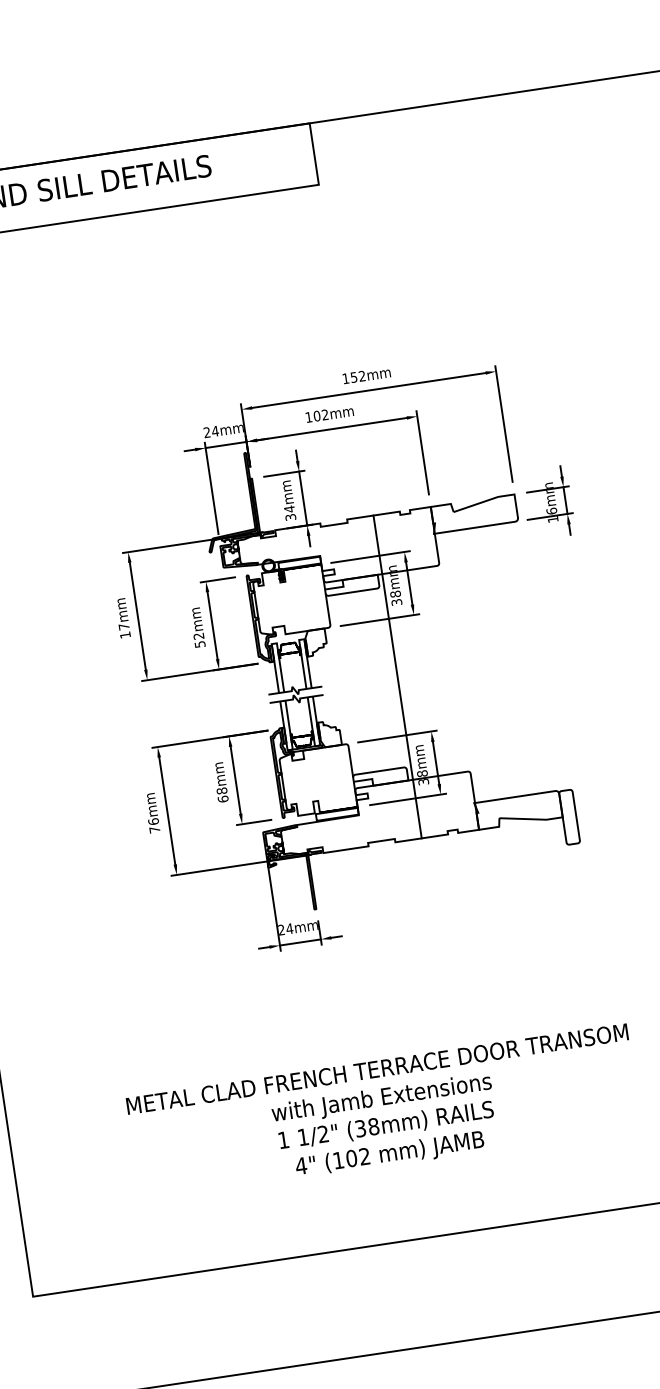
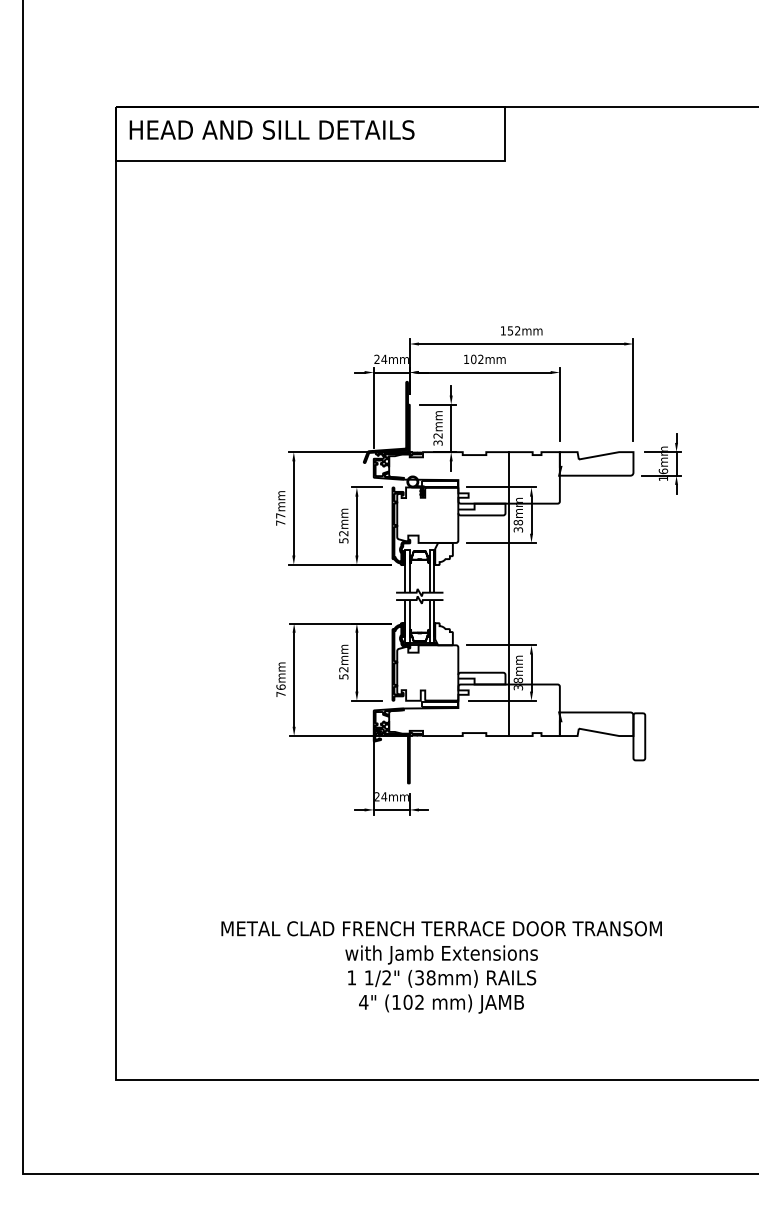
text: (288, 508) -> (437, 435), 34mm -> 32mm
text: (125, 634) -> (280, 522), 17mm -> 77mm
text: (222, 794) -> (343, 672), 68mm -> 52mm

